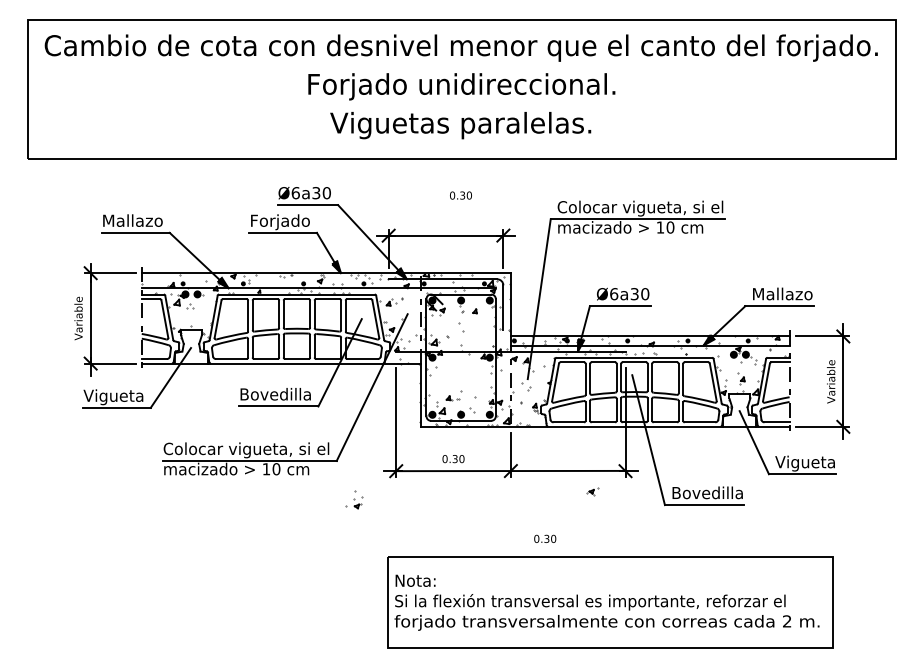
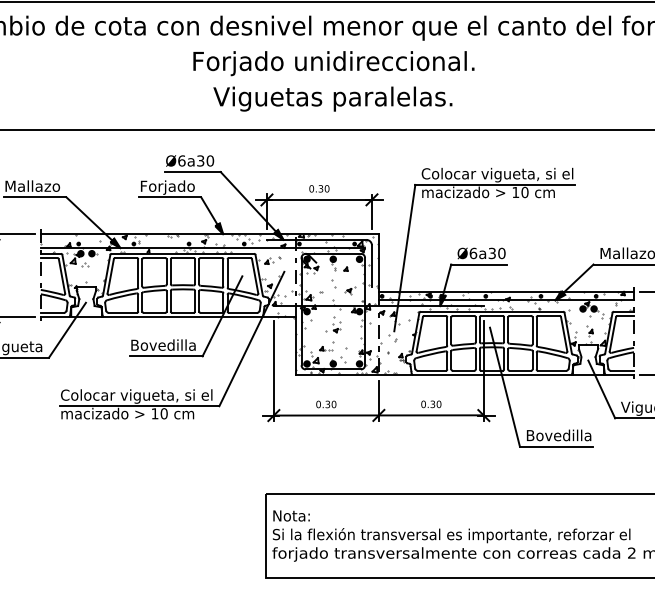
text: (460, 195) -> (318, 188), moved
part: (592, 491) -> (350, 290), moved
part: (354, 499) -> (333, 324), moved
text: (545, 538) -> (431, 403), moved

